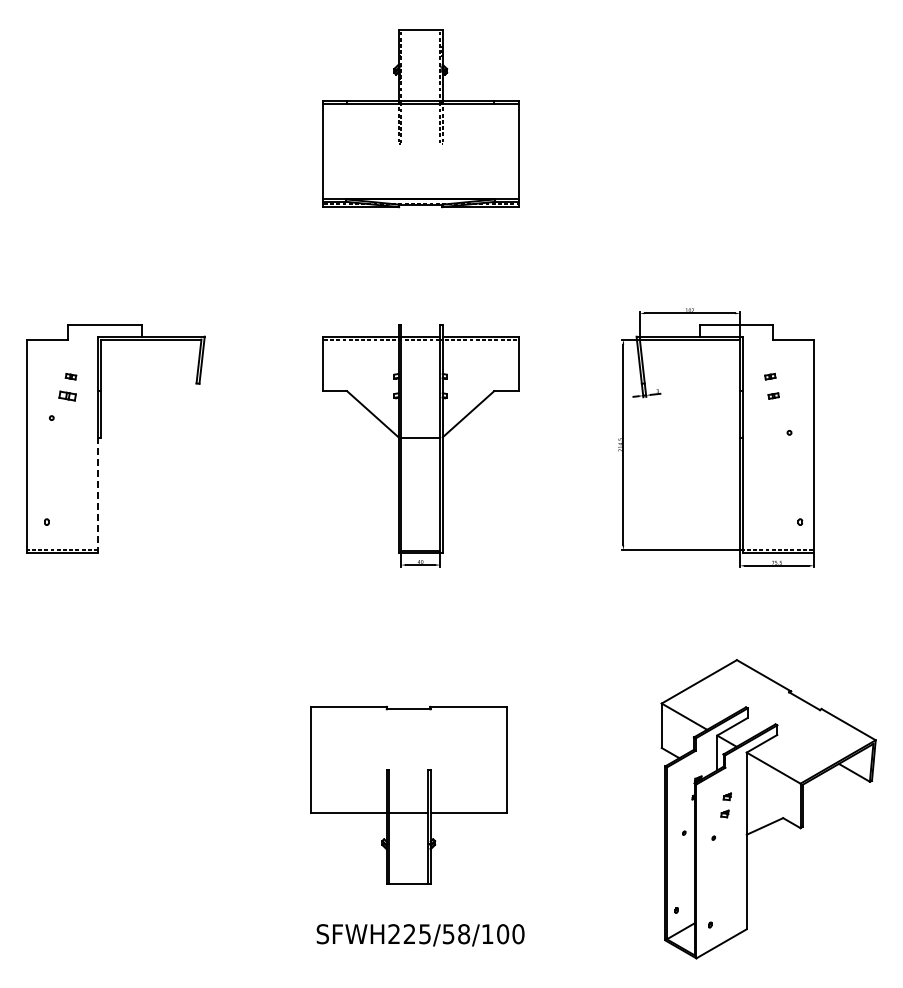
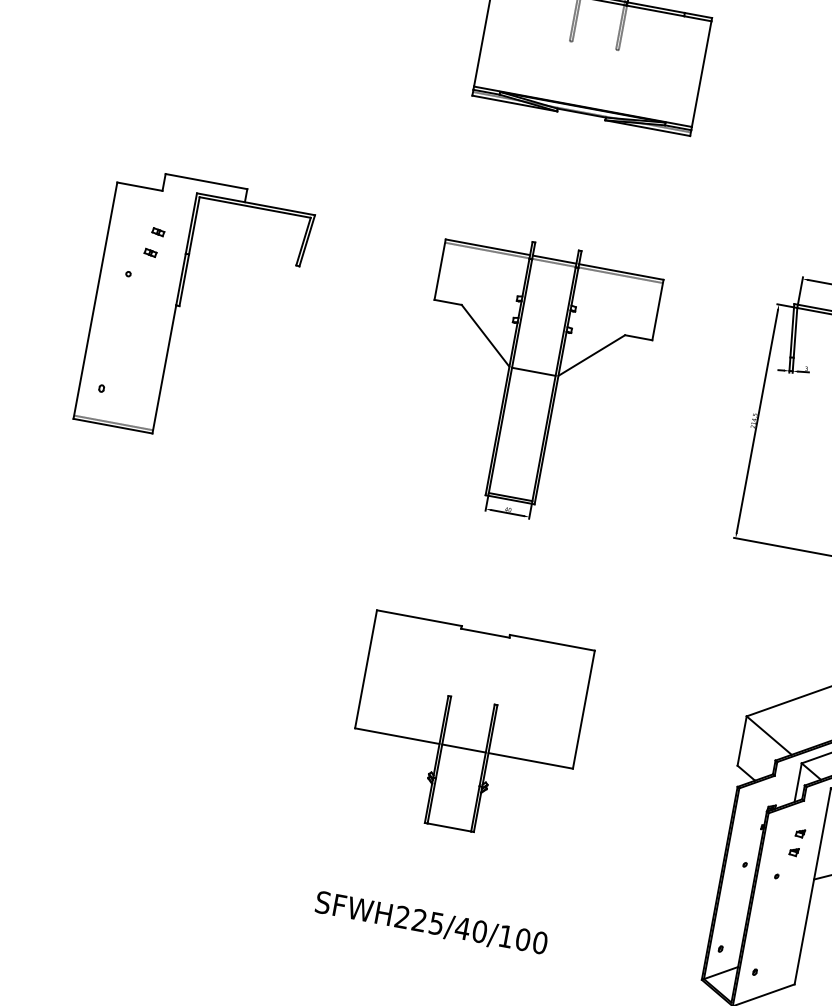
part: (67, 395) -> (150, 252), size x0.62
line: (98, 495) -> (164, 369), dashed -> solid
part: (408, 794) -> (467, 727), moved
text: (456, 934) -> (471, 930), SFWH225/58/100 -> SFWH225/40/100

